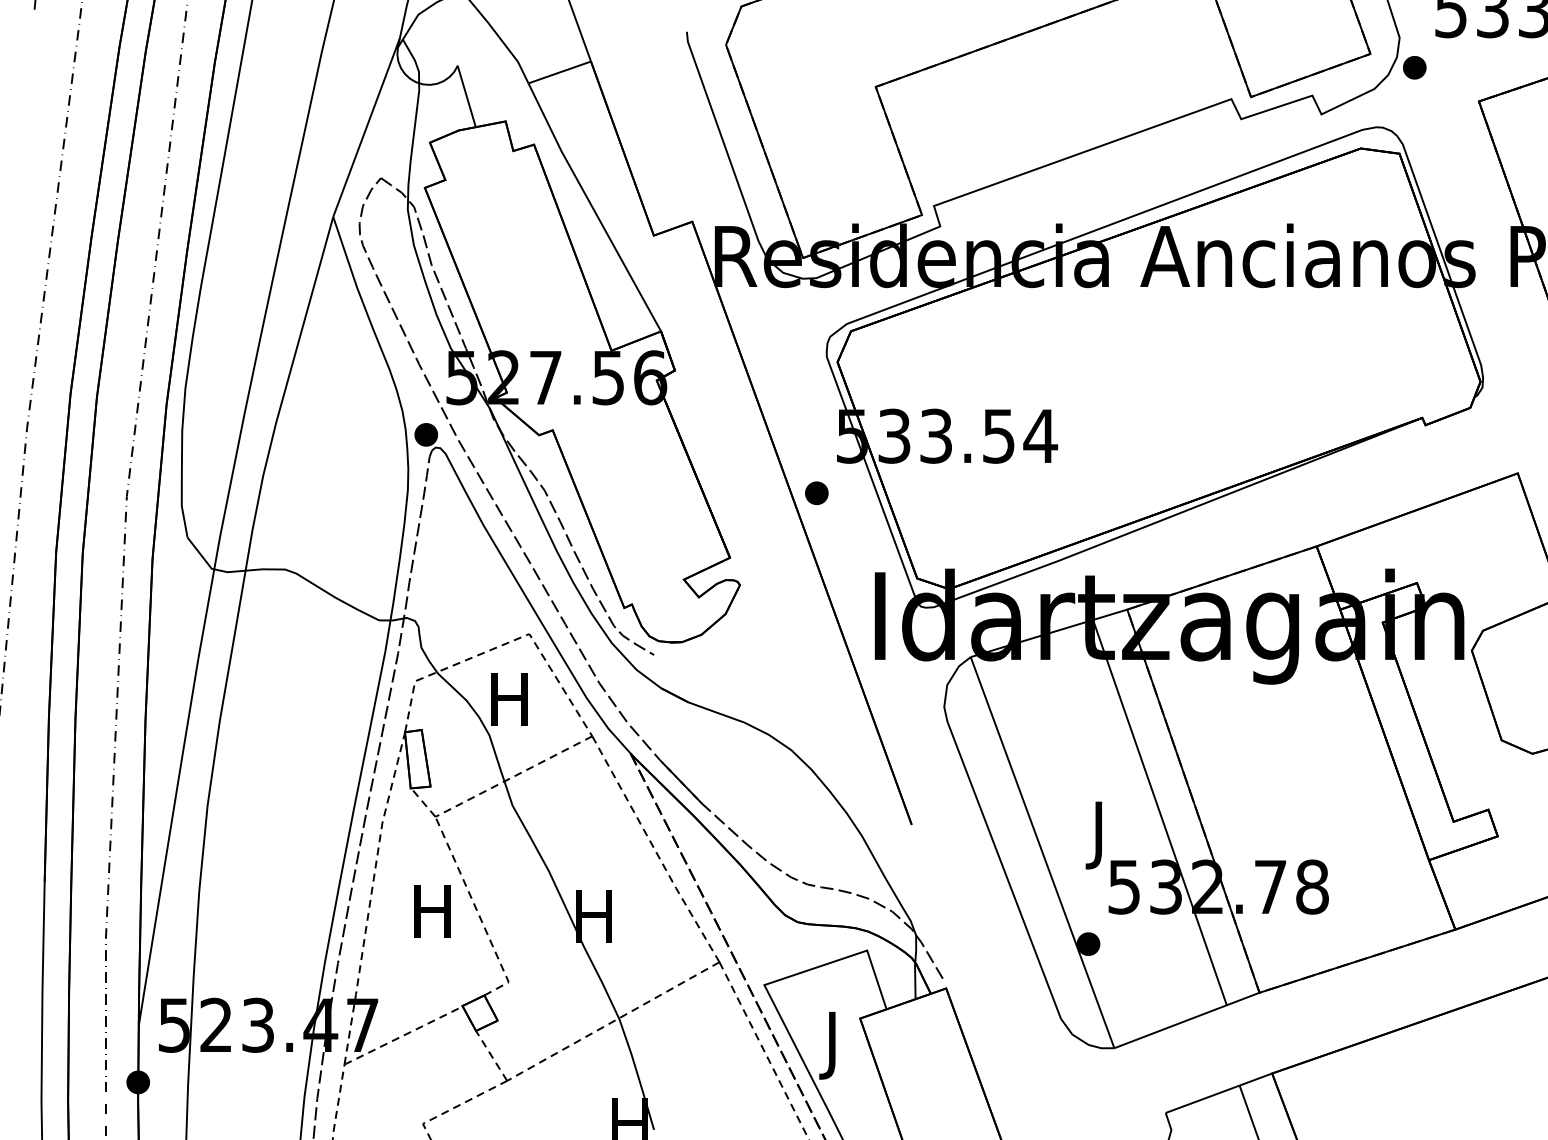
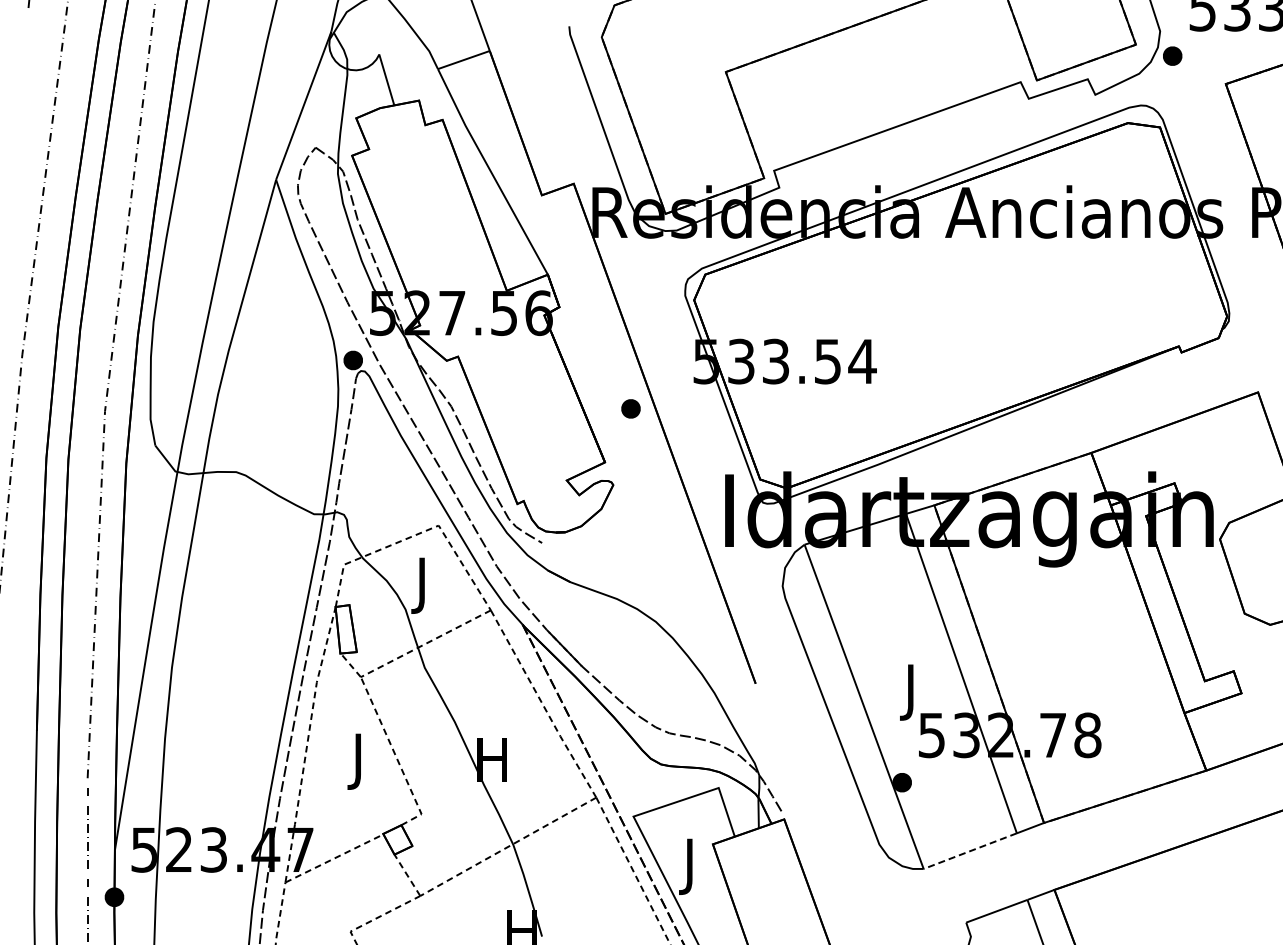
part: (816, 492) -> (630, 408), moved
text: (508, 706) -> (421, 585), H -> J
text: (431, 918) -> (357, 761), H -> J
line: (1170, 1027) -> (970, 851), solid -> dashed

